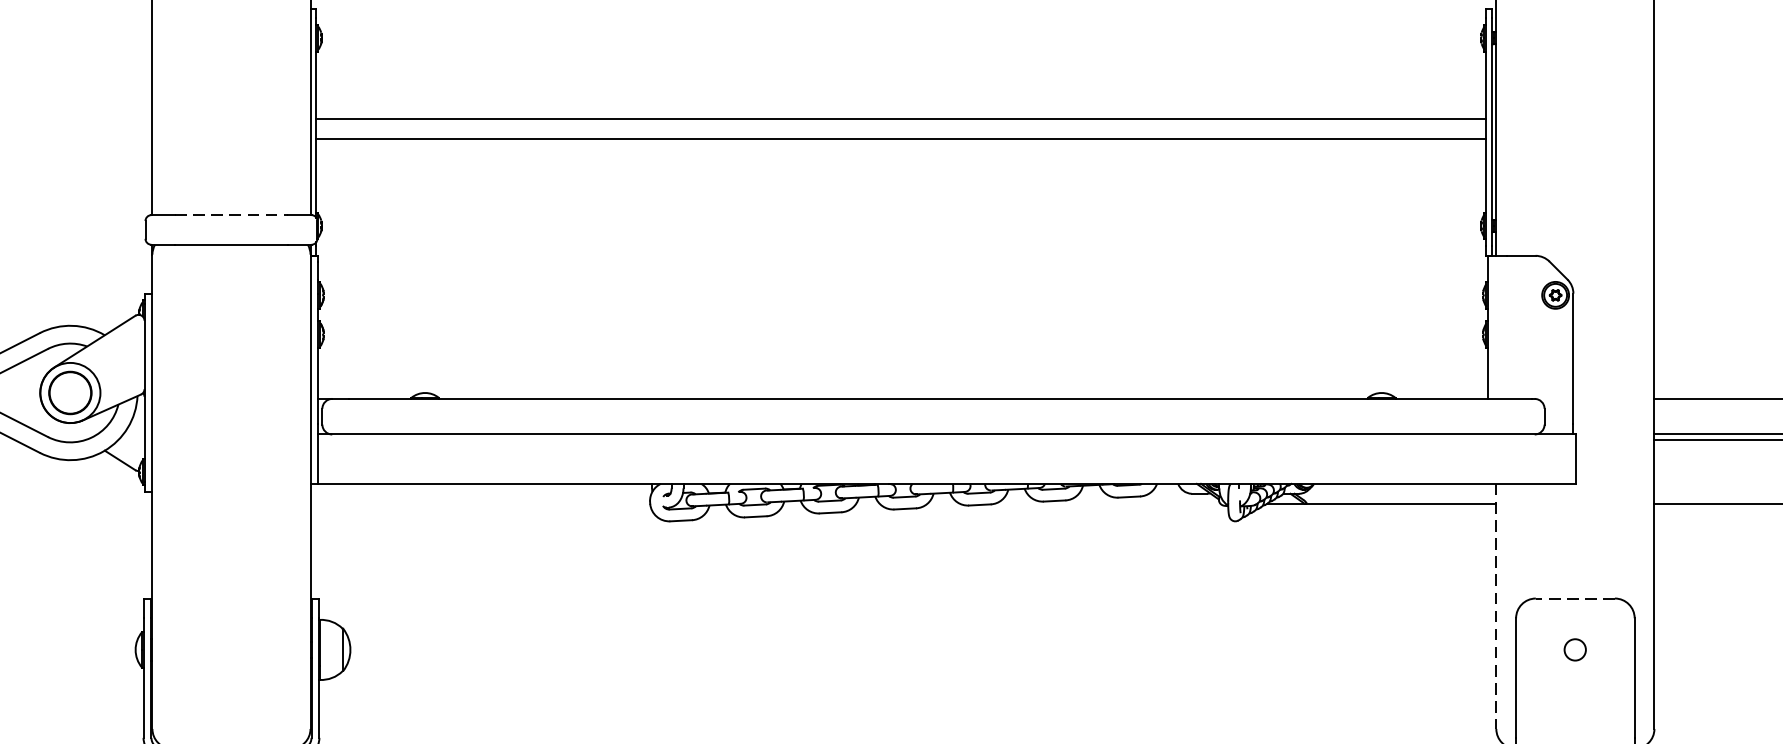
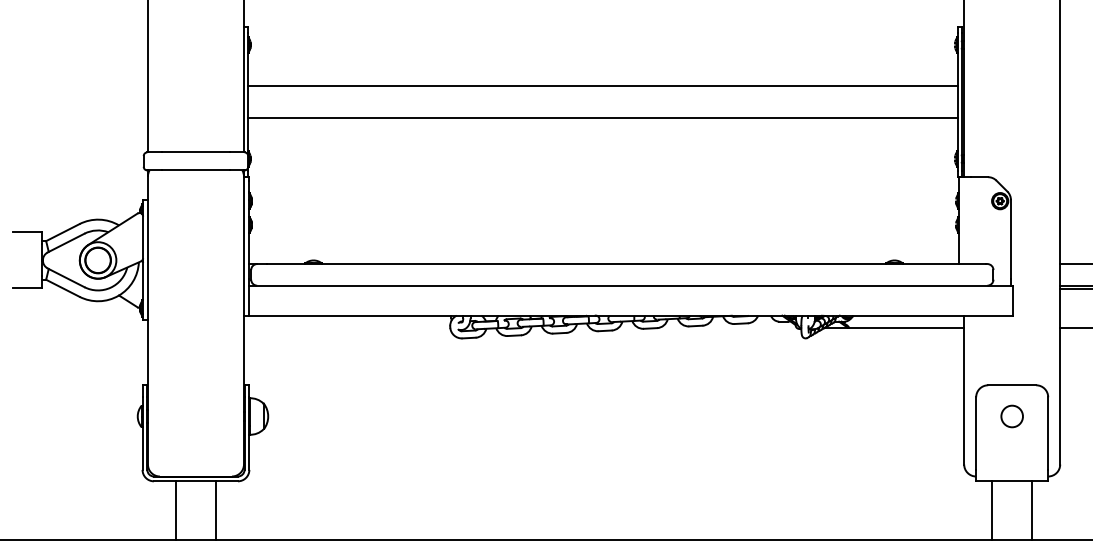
line: (900, 119) -> (602, 118), moved
line: (900, 137) -> (602, 85), moved
line: (232, 215) -> (196, 152), dashed -> solid
line: (1574, 598) -> (1011, 385), dashed -> solid
line: (1496, 607) -> (964, 390), dashed -> solid
circle: (1574, 649) -> (1011, 416), size x1.67

